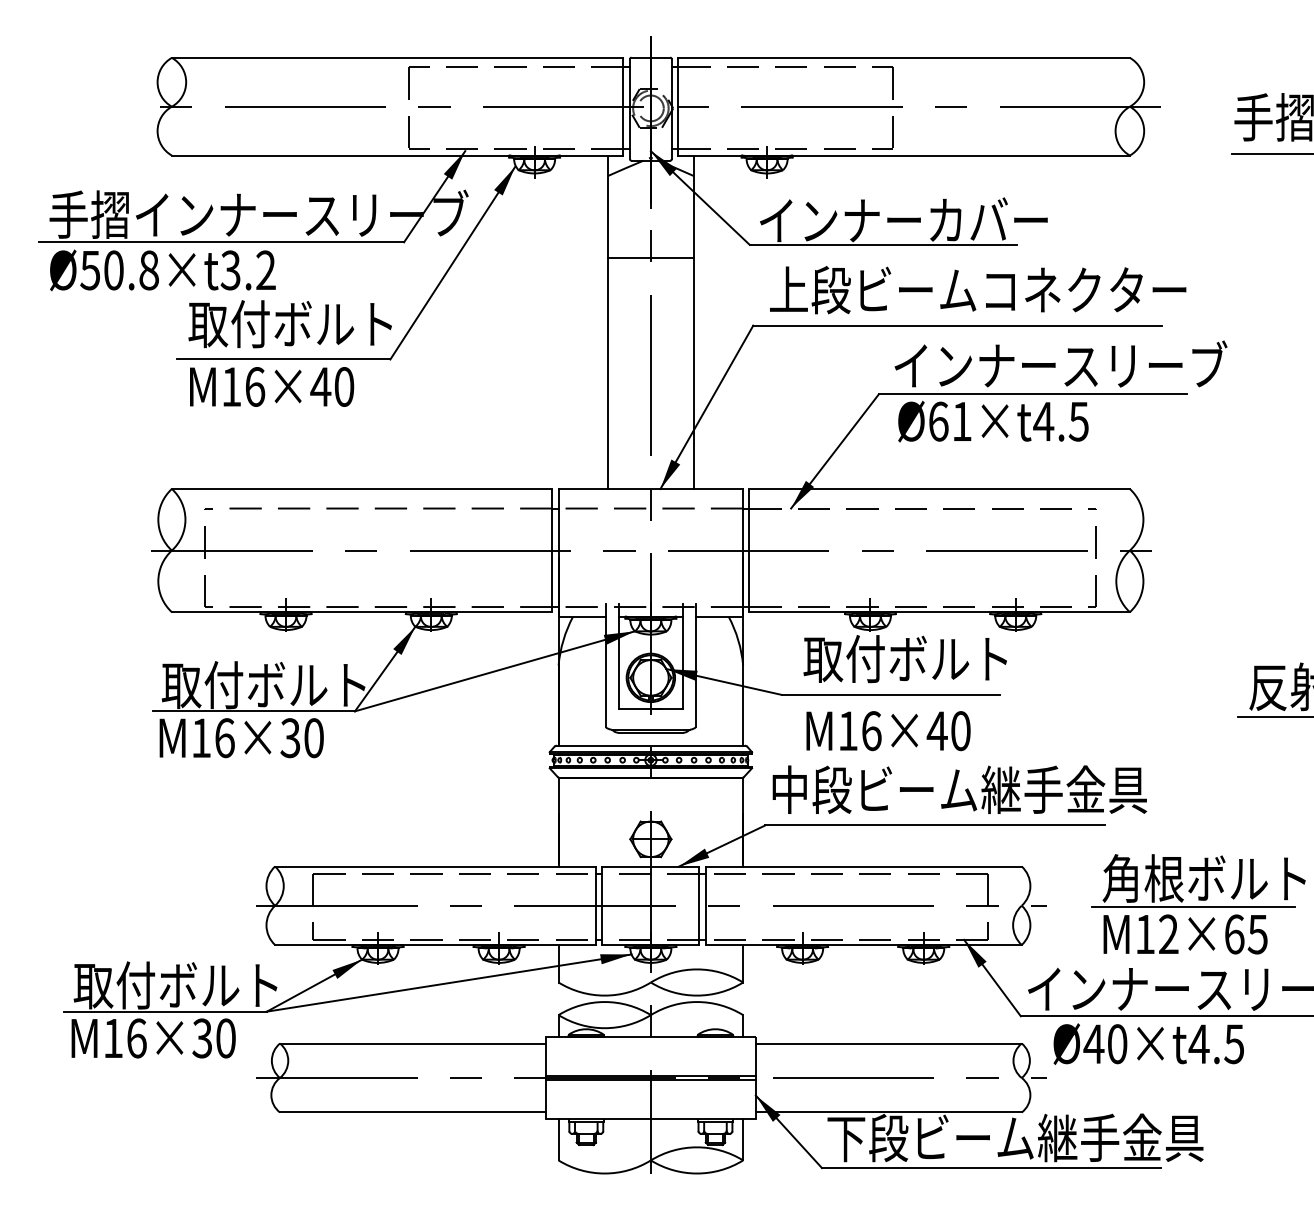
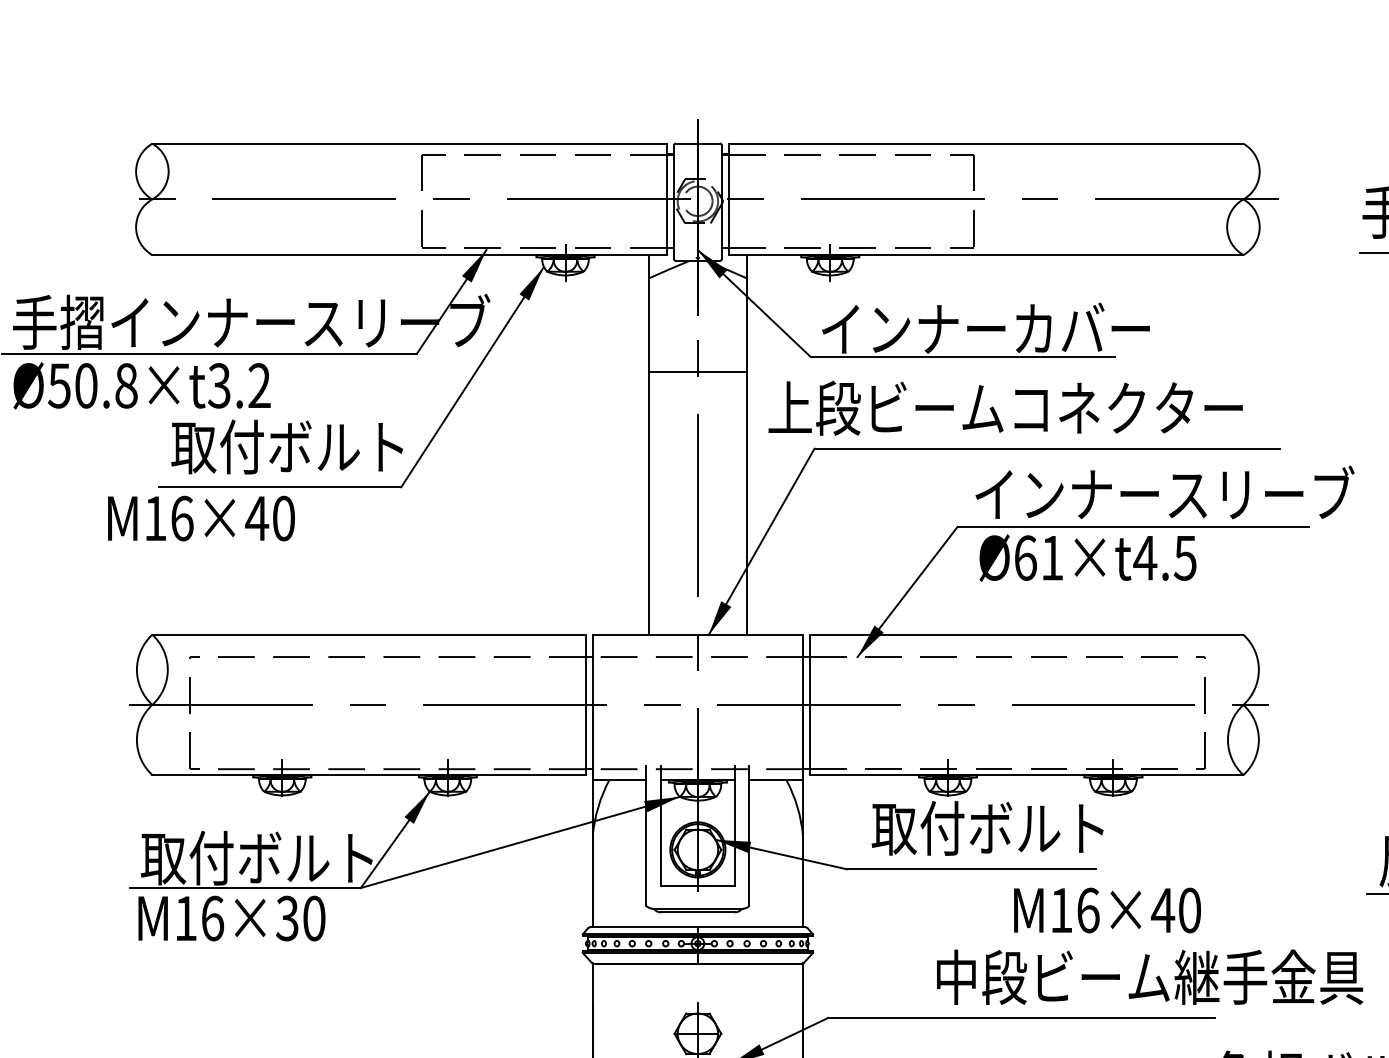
text: (978, 290) -> (1006, 408), moved
text: (272, 386) -> (202, 518), moved
text: (888, 731) -> (1107, 910), moved
text: (959, 789) -> (1149, 977), moved

